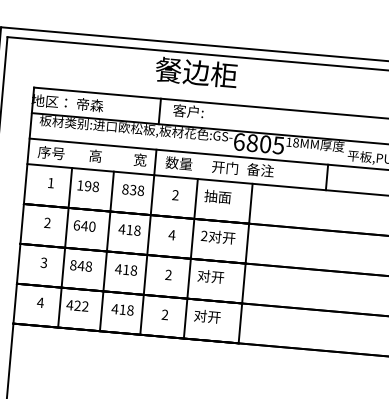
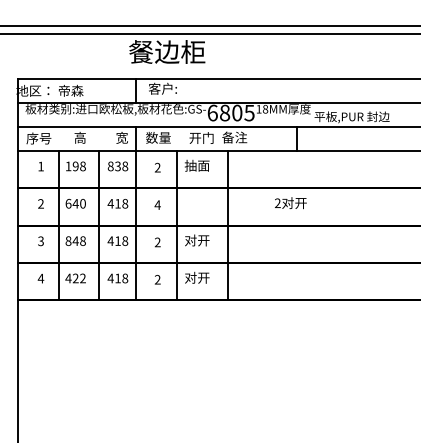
text: (217, 237) -> (290, 203), moved

